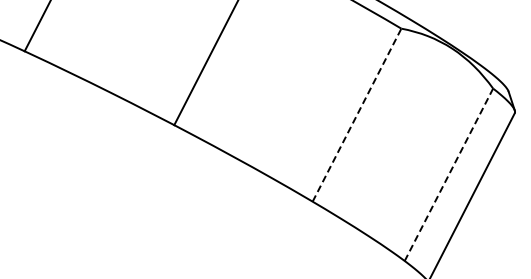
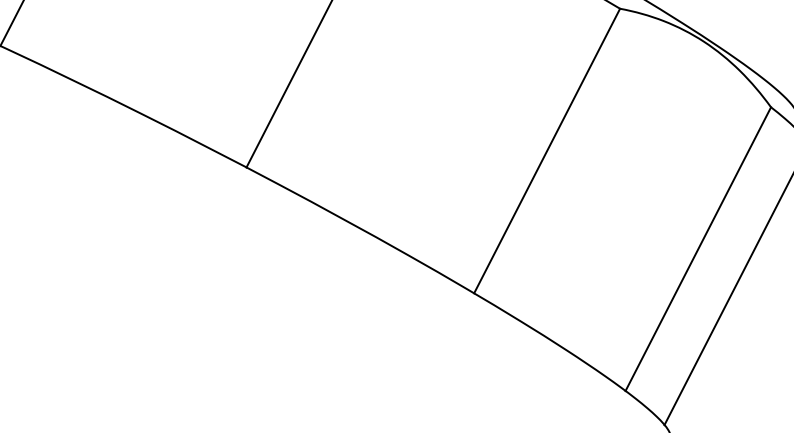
line: (357, 114) -> (547, 149), dashed -> solid
line: (448, 174) -> (697, 248), dashed -> solid

